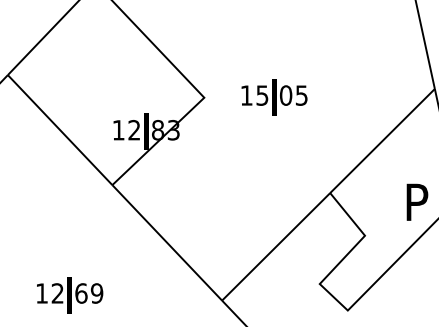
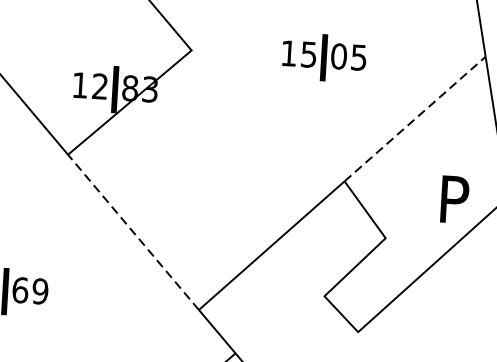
text: (274, 97) -> (324, 58), moved
line: (382, 141) -> (415, 119), solid -> dashed
line: (167, 242) -> (133, 231), solid -> dashed

